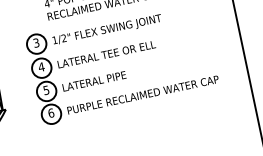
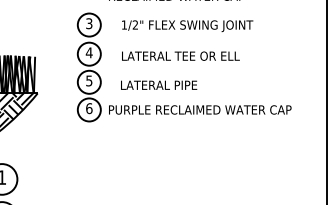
text: (107, 30) -> (187, 26), moved
text: (106, 54) -> (180, 55), moved
text: (94, 80) -> (159, 84), moved

